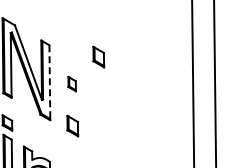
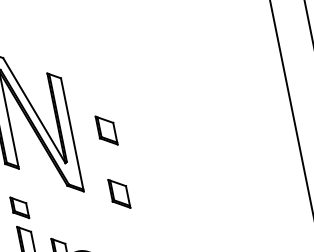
part: (98, 56) -> (138, 81), removed
line: (49, 82) -> (71, 134), dashed -> solid
part: (71, 83) -> (105, 129), size x1.43

